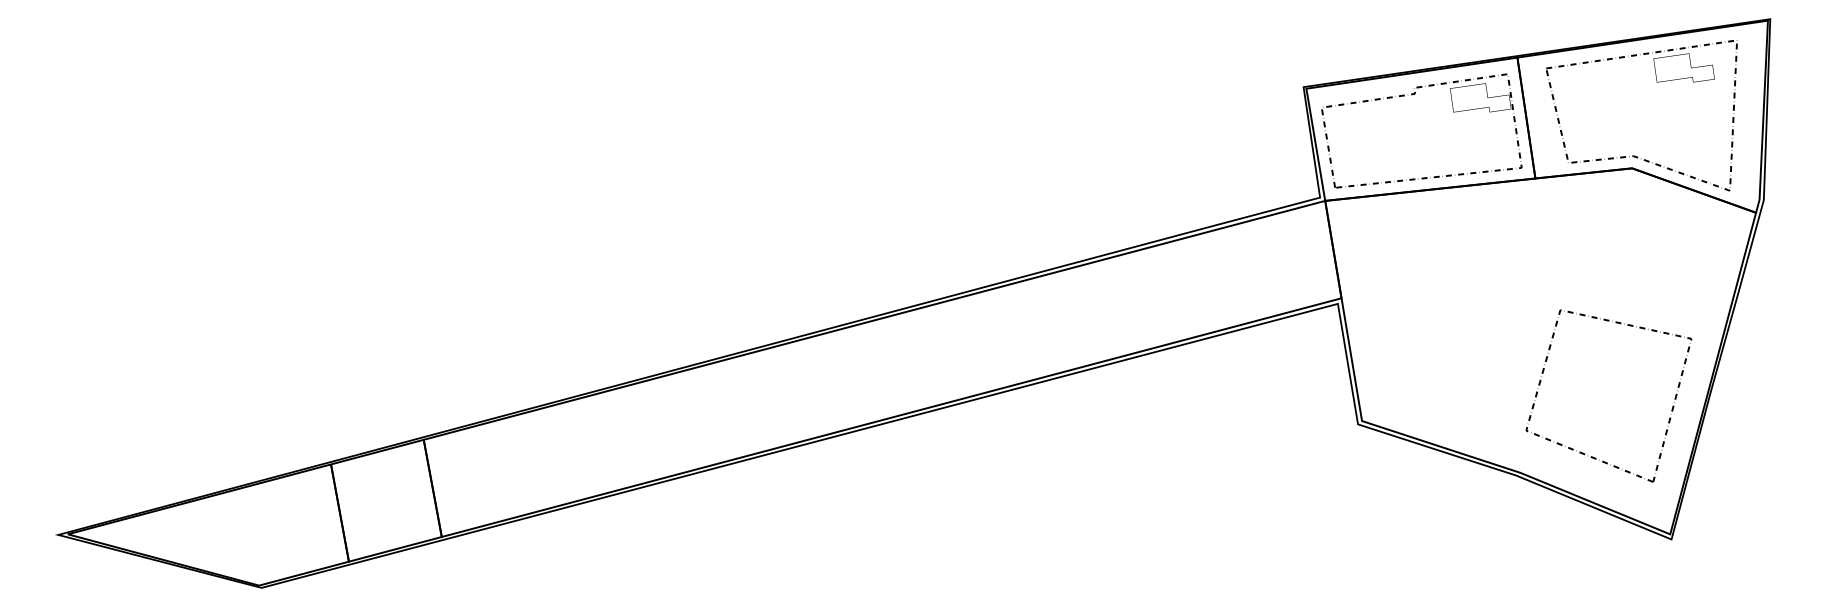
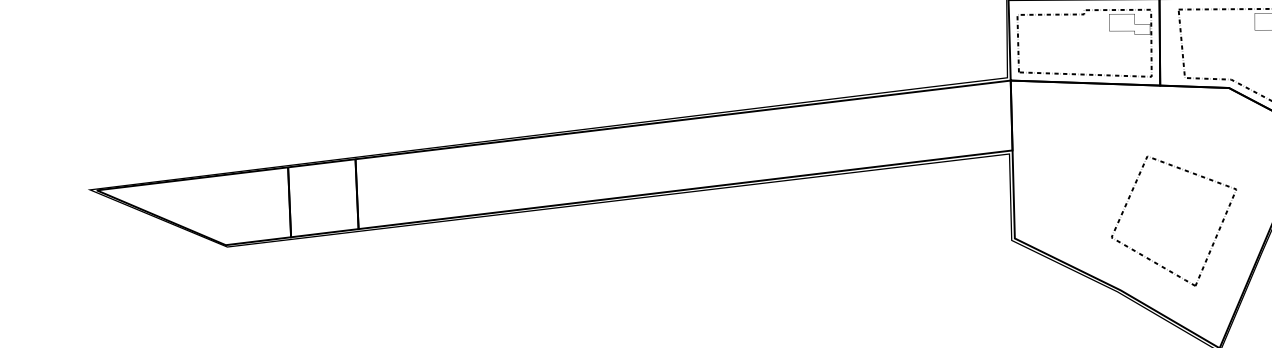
part: (1583, 452) -> (1149, 258), moved

